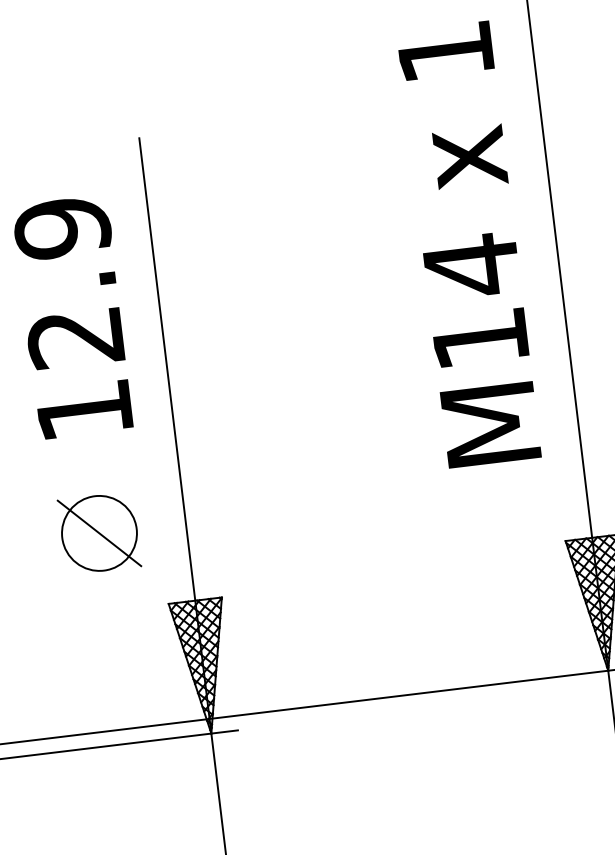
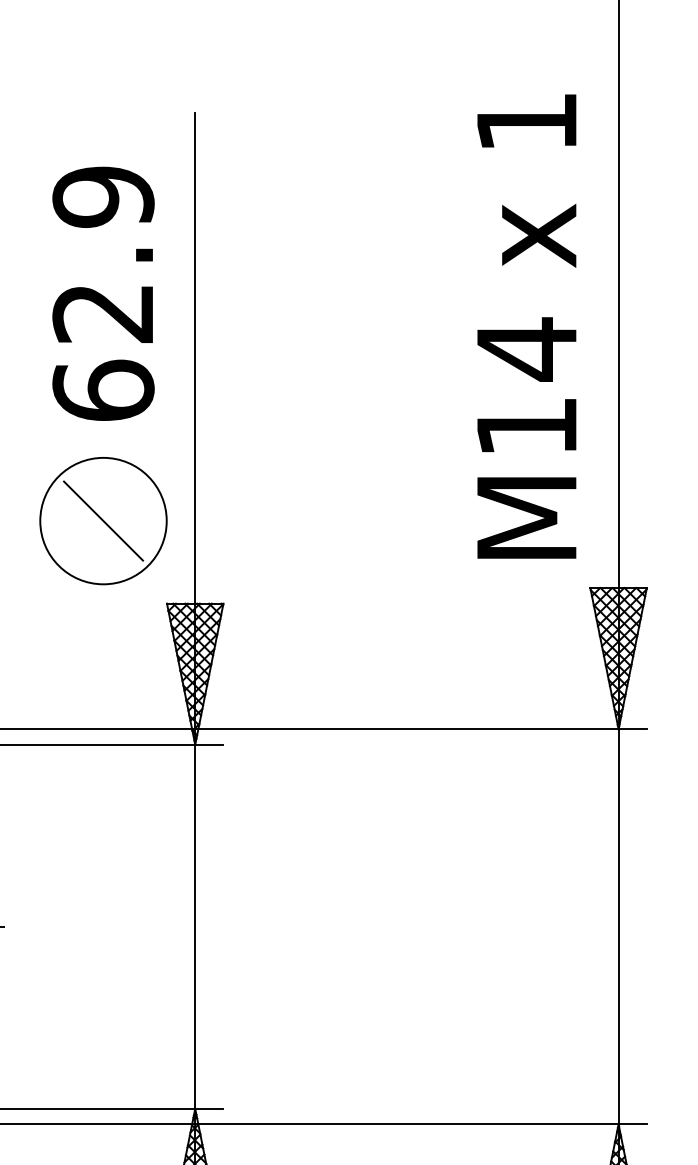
text: (468, 244) -> (526, 326), moved
text: (84, 409) -> (103, 389), 12.9 -> 62.9
circle: (99, 532) -> (103, 520), size x1.6

